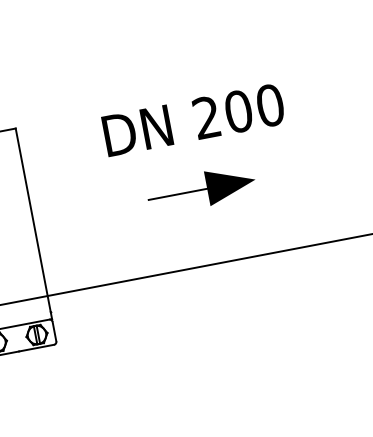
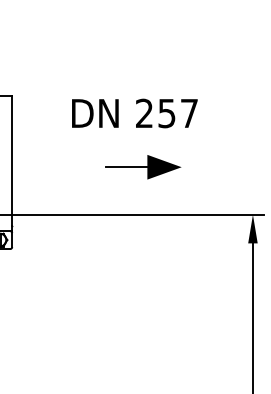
text: (254, 108) -> (178, 113), 200 -> 257
part: (201, 190) -> (143, 167), moved

